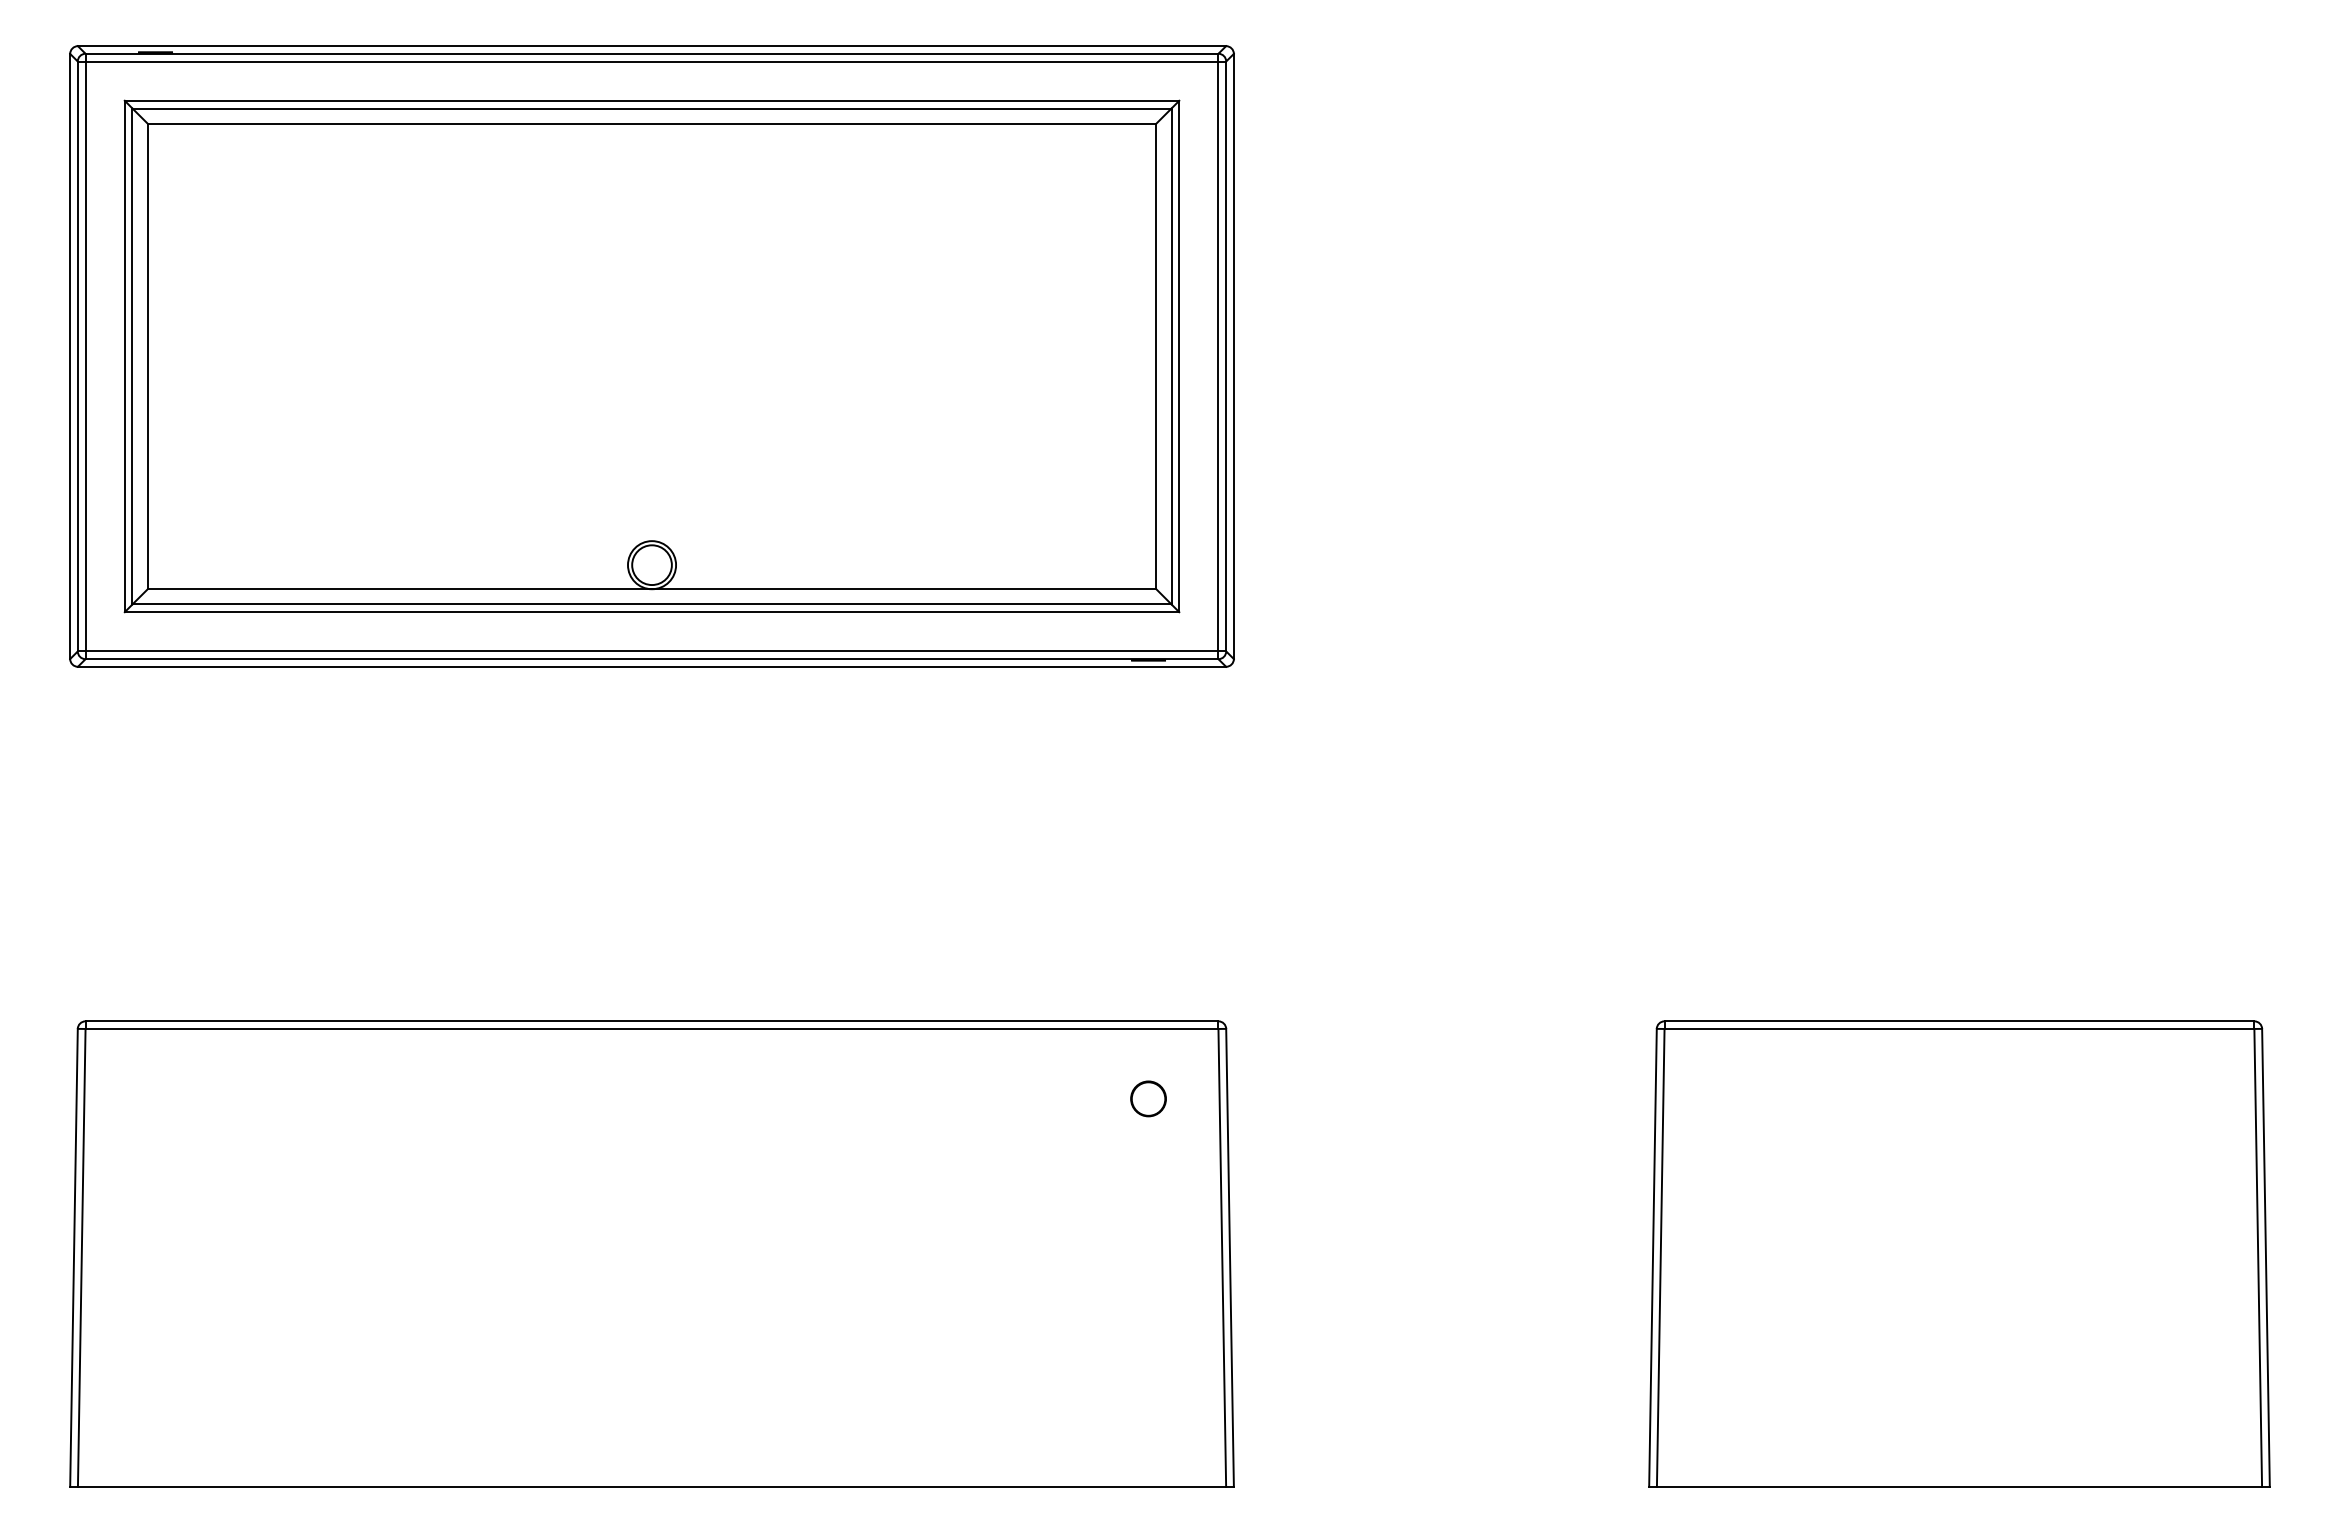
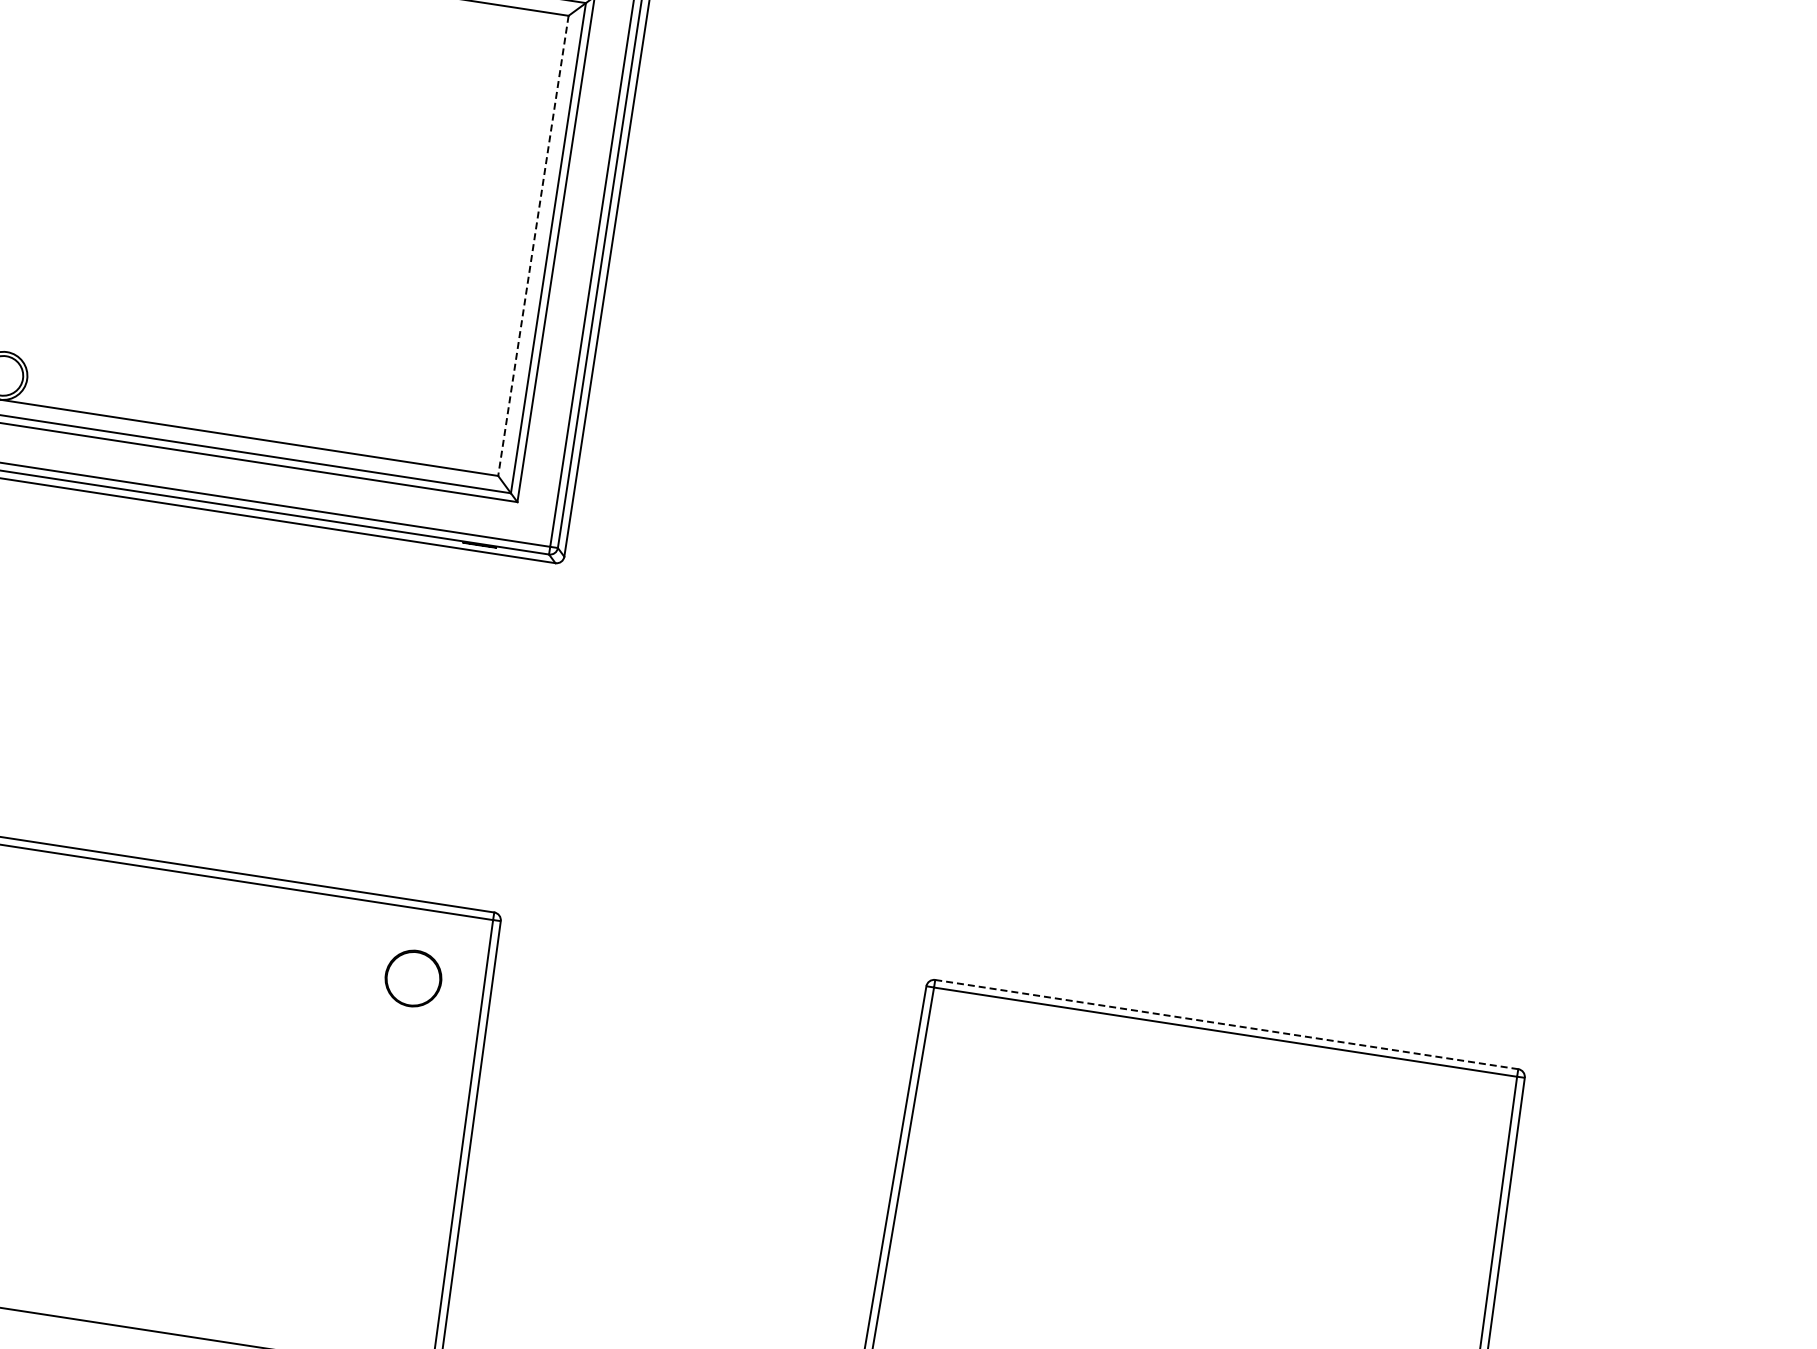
line: (1156, 356) -> (533, 245), solid -> dashed
line: (1959, 1021) -> (1226, 1024), solid -> dashed
part: (1148, 1098) -> (413, 978), size x1.6

